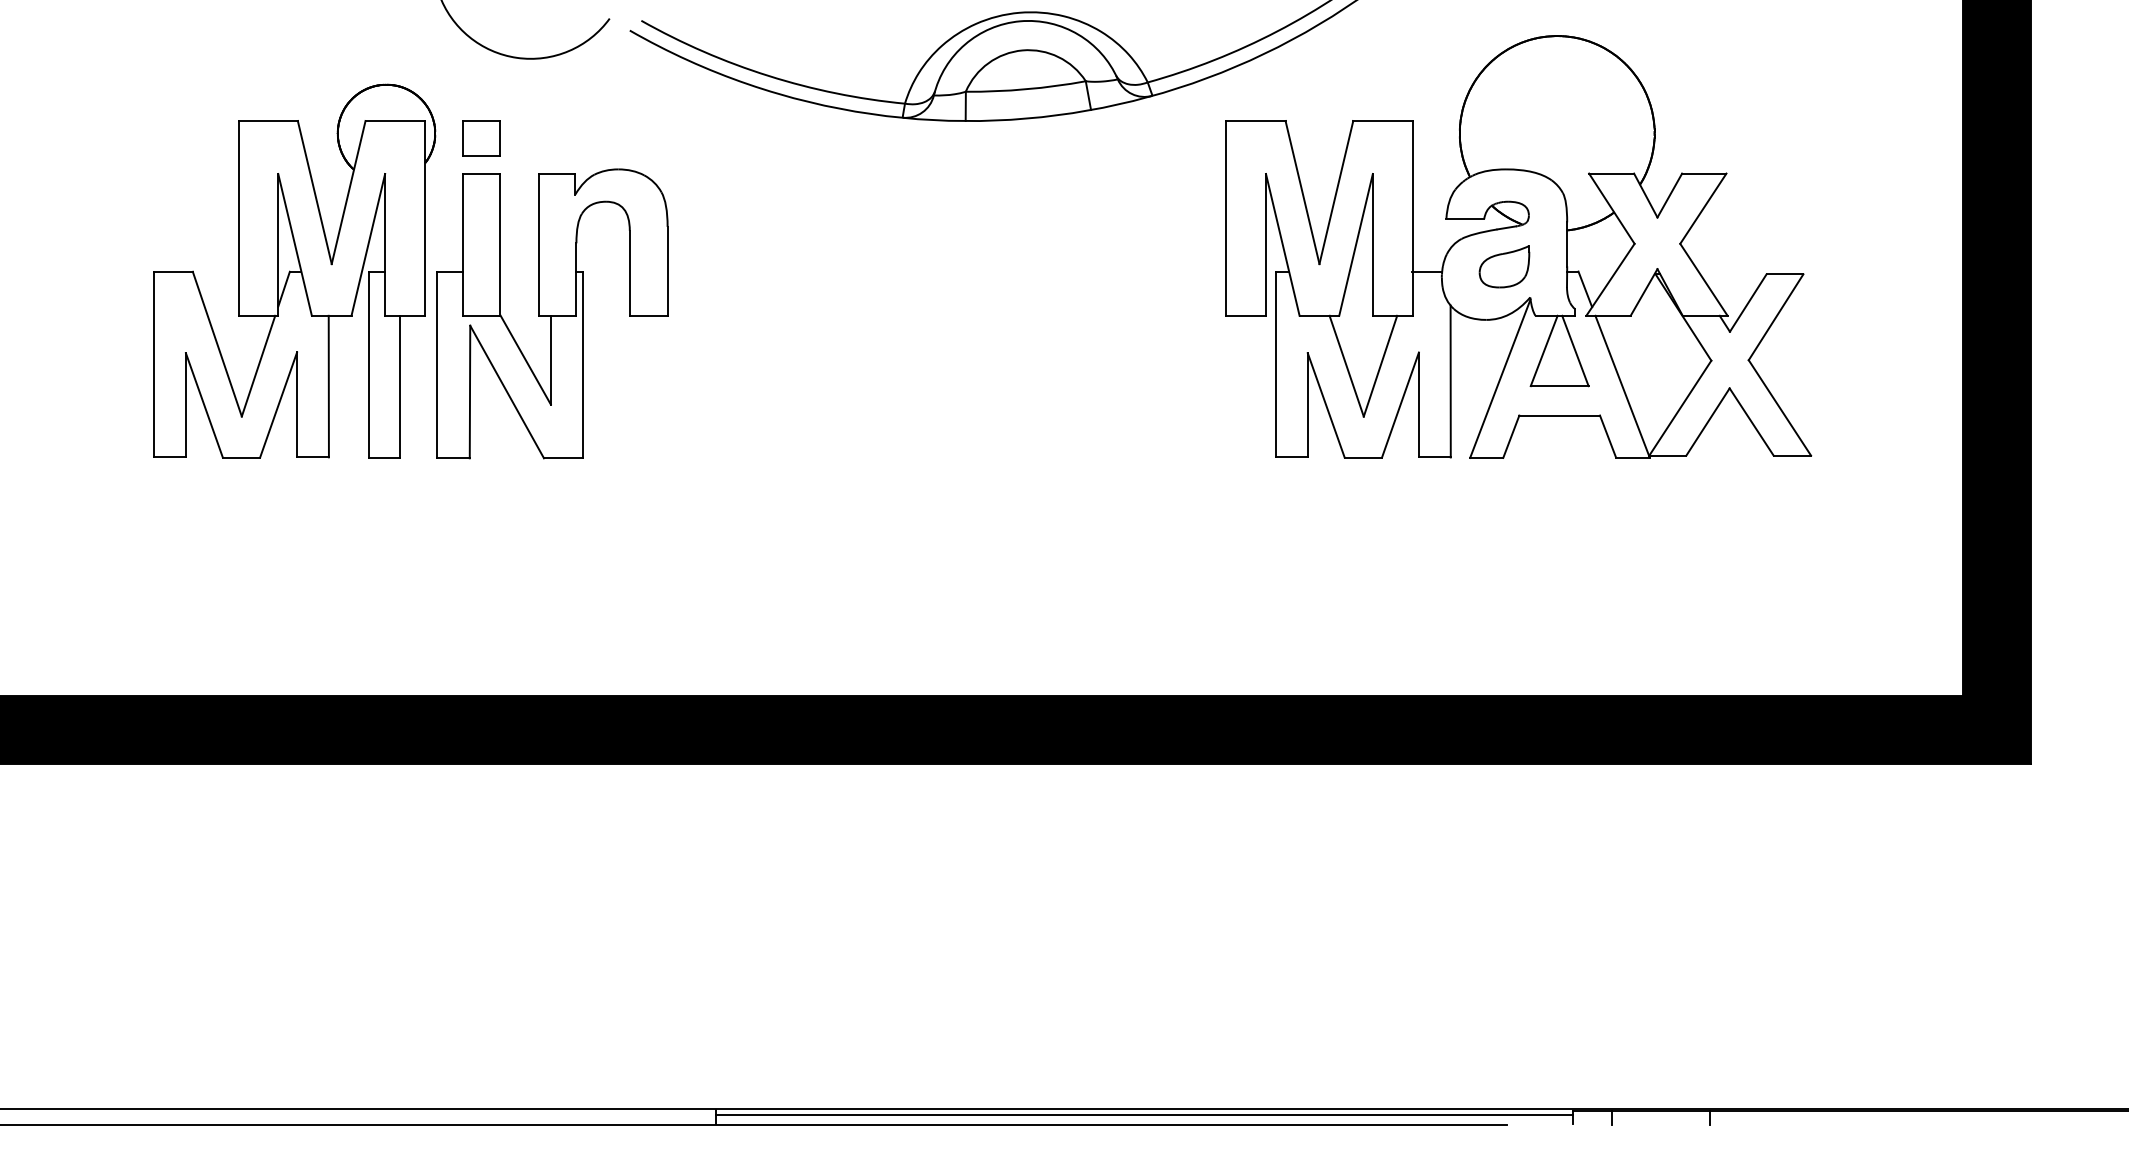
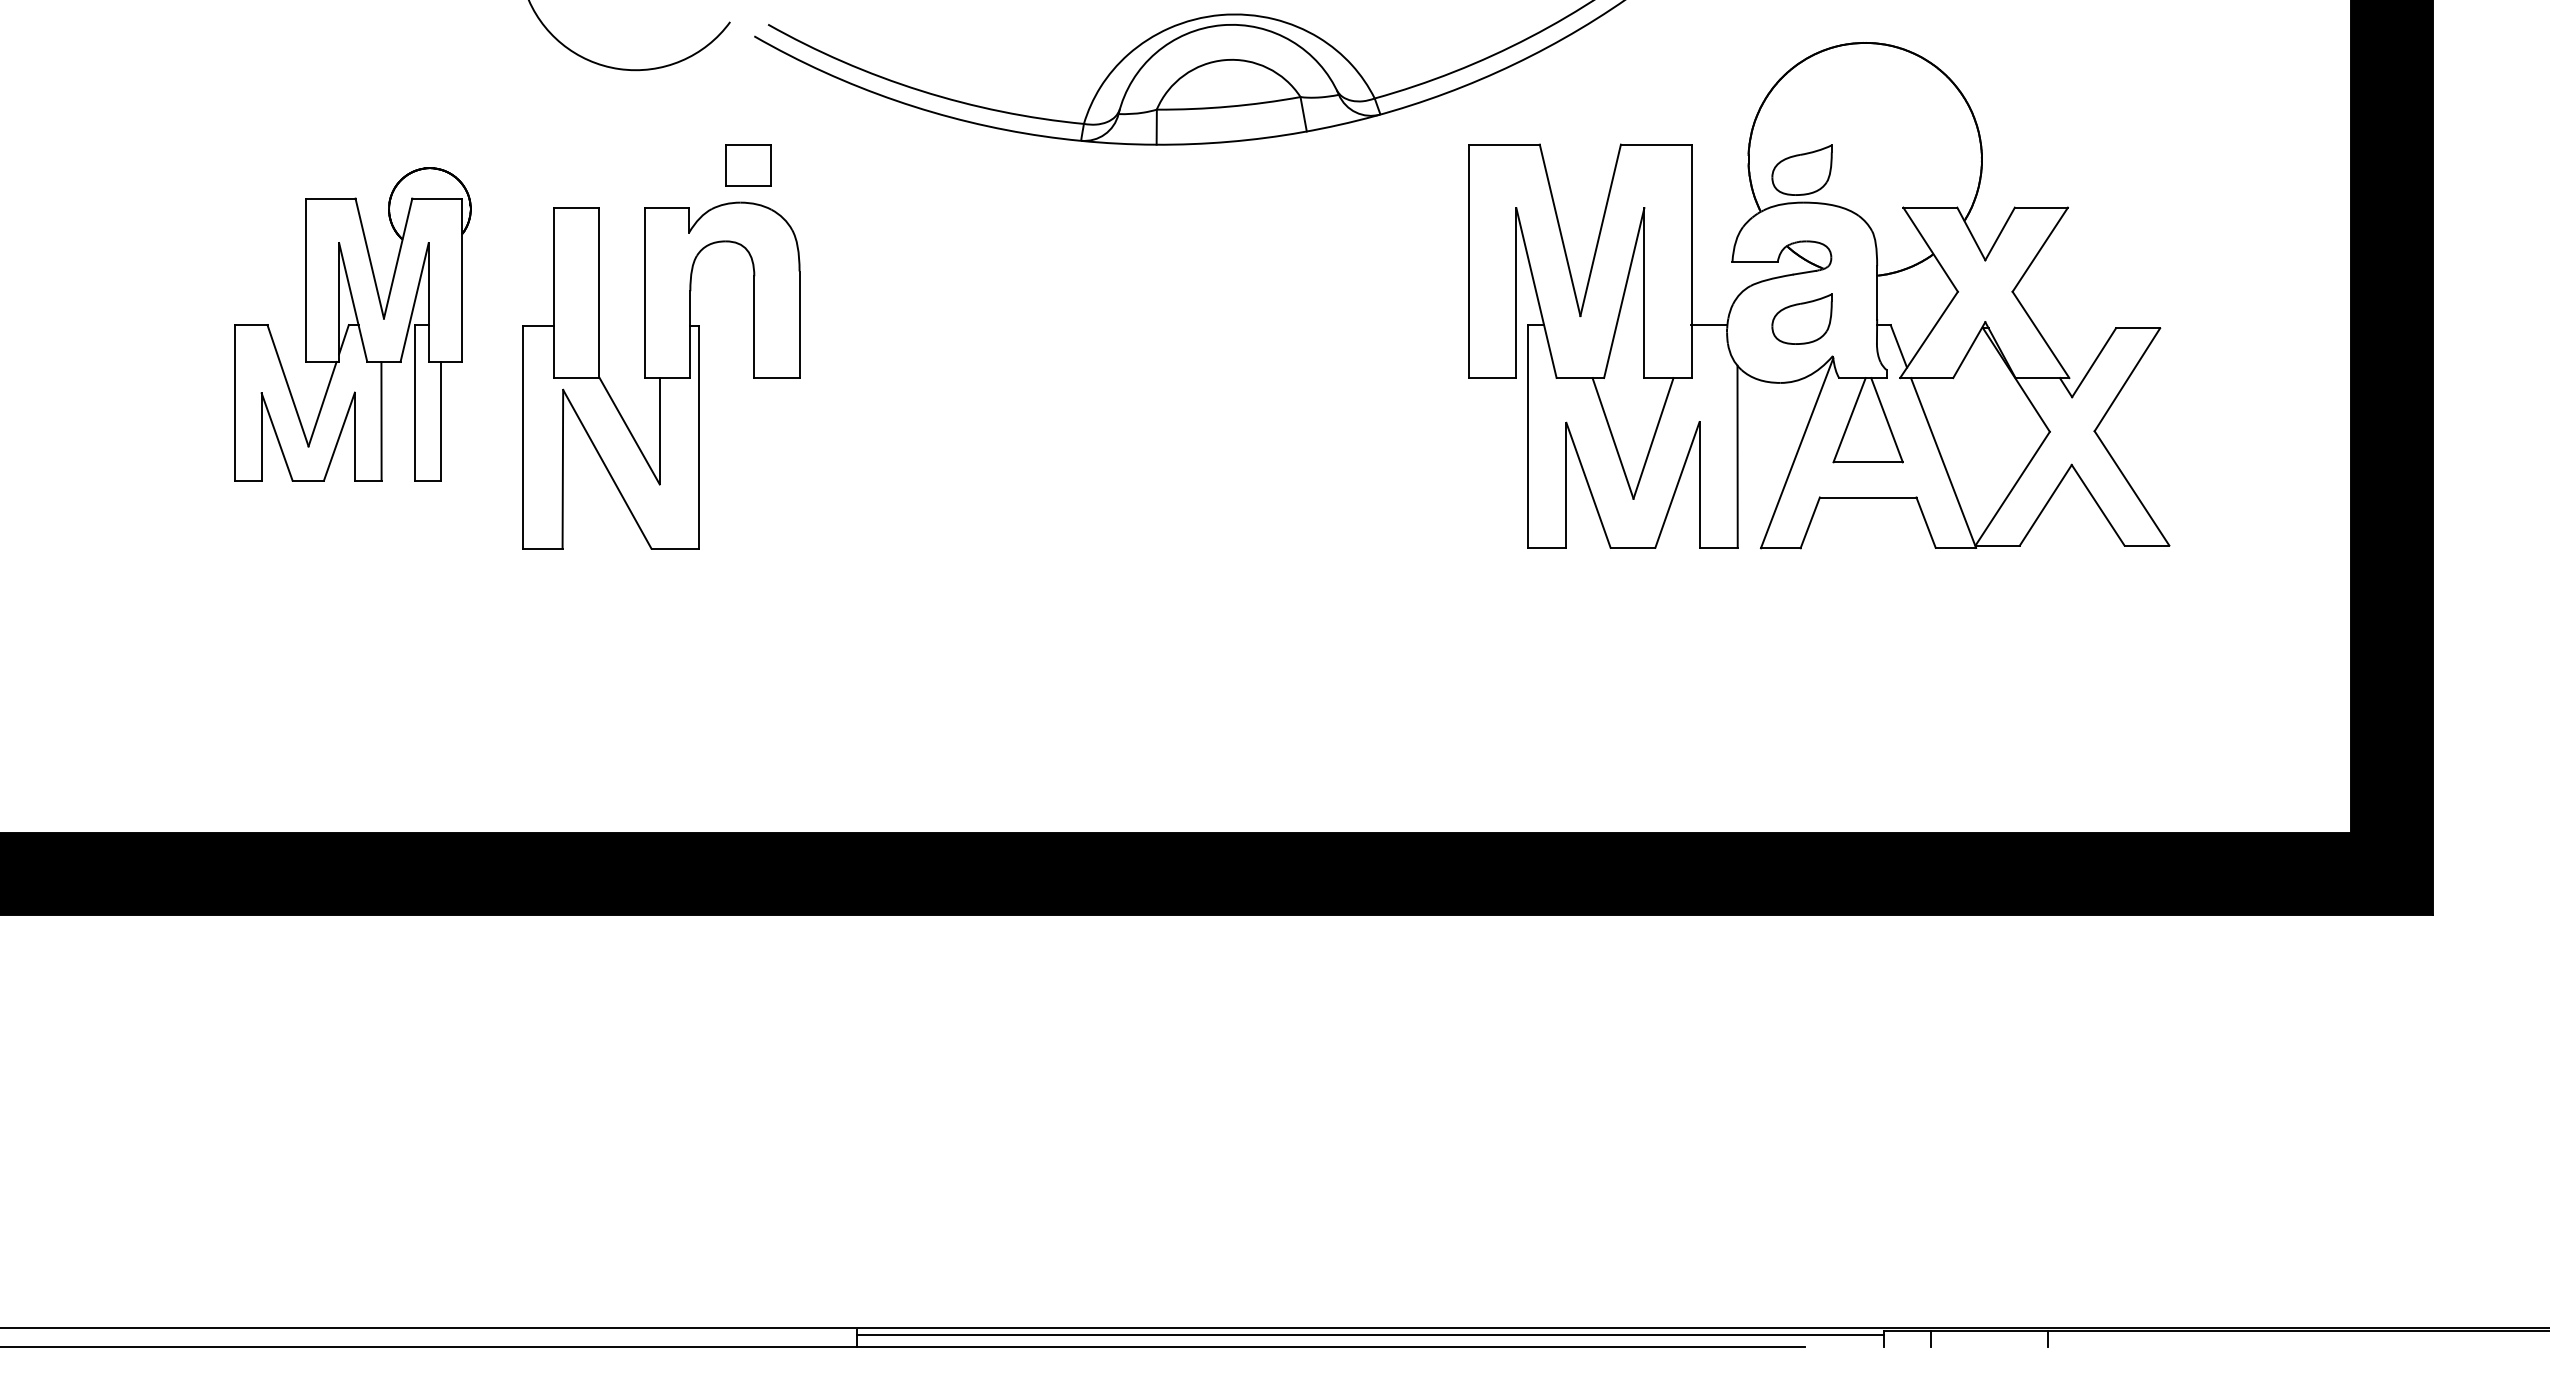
part: (481, 138) -> (748, 165), moved
part: (1504, 141) -> (1801, 169), added
part: (294, 271) -> (352, 324), size x0.7

